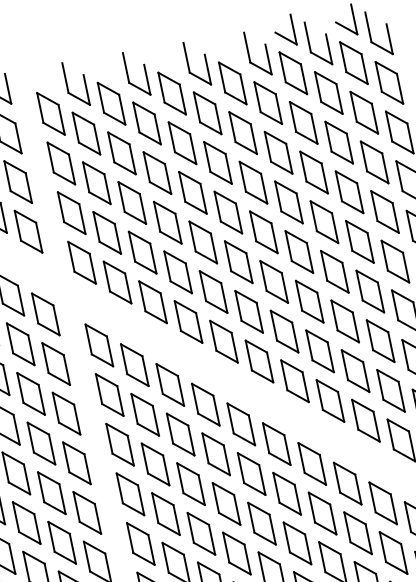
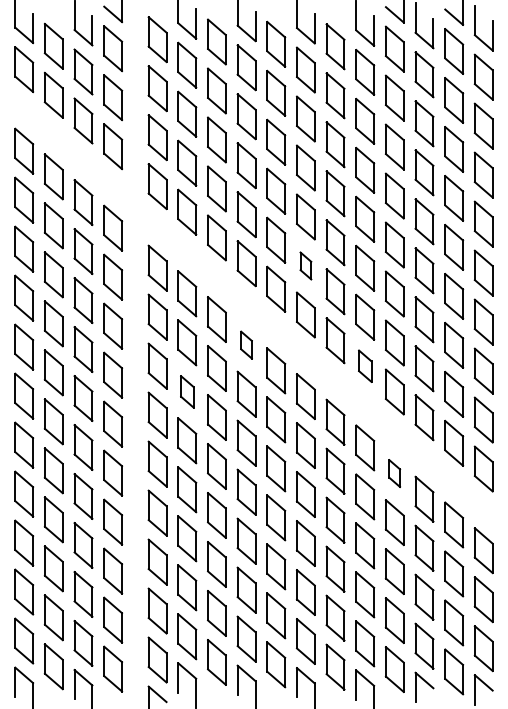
part: (248, 311) -> (305, 265), size x0.6
part: (330, 400) -> (365, 365), size x0.7
part: (205, 403) -> (246, 344), size x0.6
part: (155, 464) -> (187, 391), size x0.7
part: (382, 503) -> (394, 473), size x0.6

